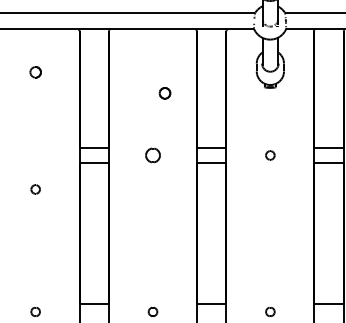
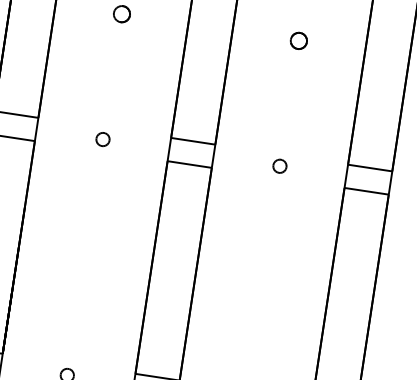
part: (164, 93) -> (298, 41), moved
part: (152, 155) -> (279, 166), size x0.62
part: (35, 189) -> (102, 139), moved

